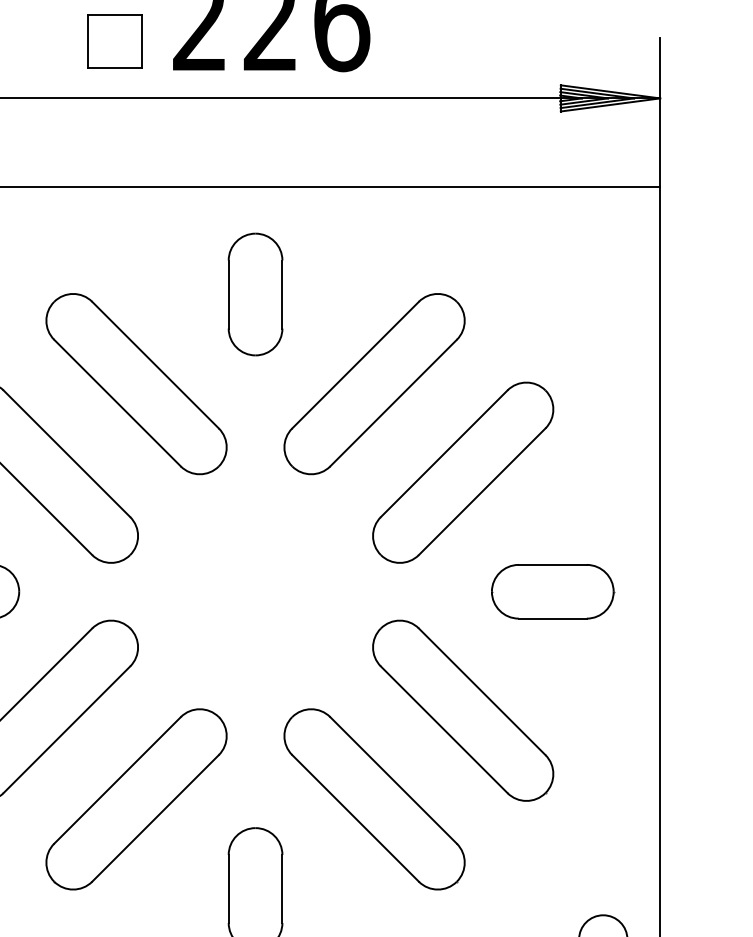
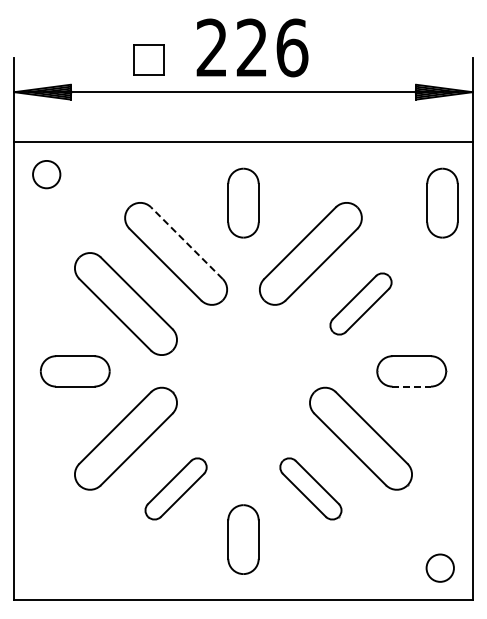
part: (114, 40) -> (148, 59), moved
part: (607, 293) -> (442, 202), added
line: (154, 365) -> (186, 243), solid -> dashed
part: (462, 471) -> (360, 303), size x0.6
line: (554, 618) -> (412, 386), solid -> dashed
part: (135, 798) -> (175, 488), size x0.6
part: (373, 798) -> (310, 488), size x0.6

